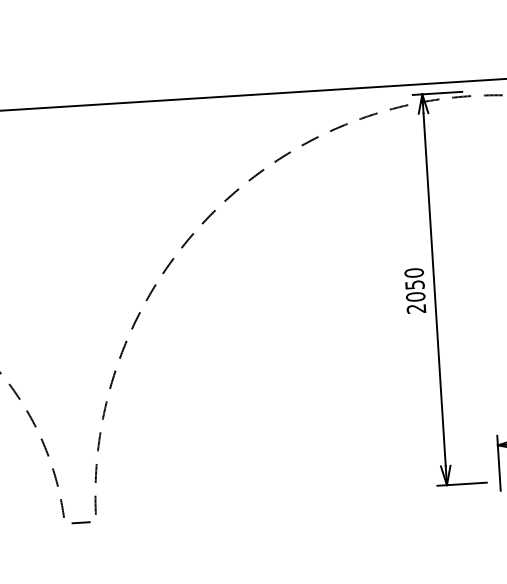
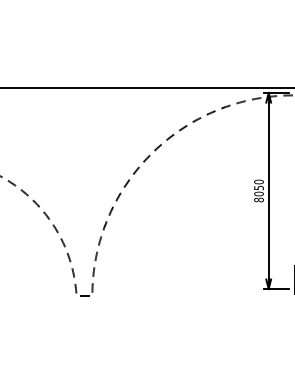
text: (415, 307) -> (258, 199), 2050 -> 8050

